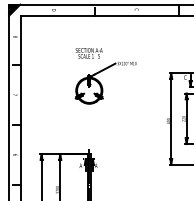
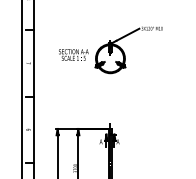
text: (88, 53) -> (73, 55), moved

